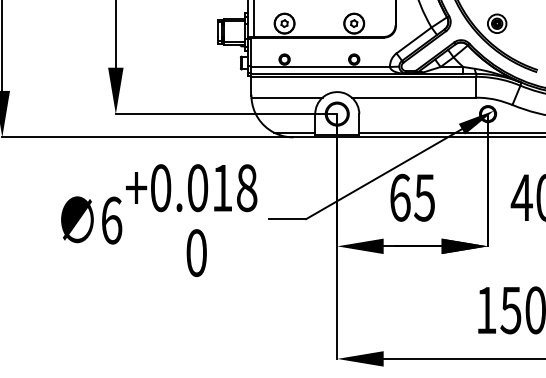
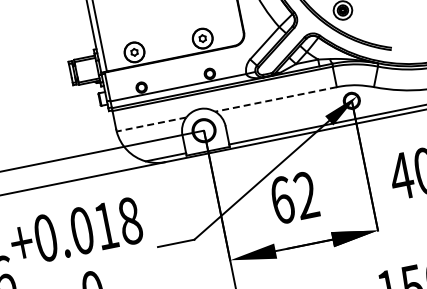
line: (287, 97) -> (151, 124), solid -> dashed
line: (413, 97) -> (275, 99), solid -> dashed
text: (424, 197) -> (306, 195), 65 -> 62

